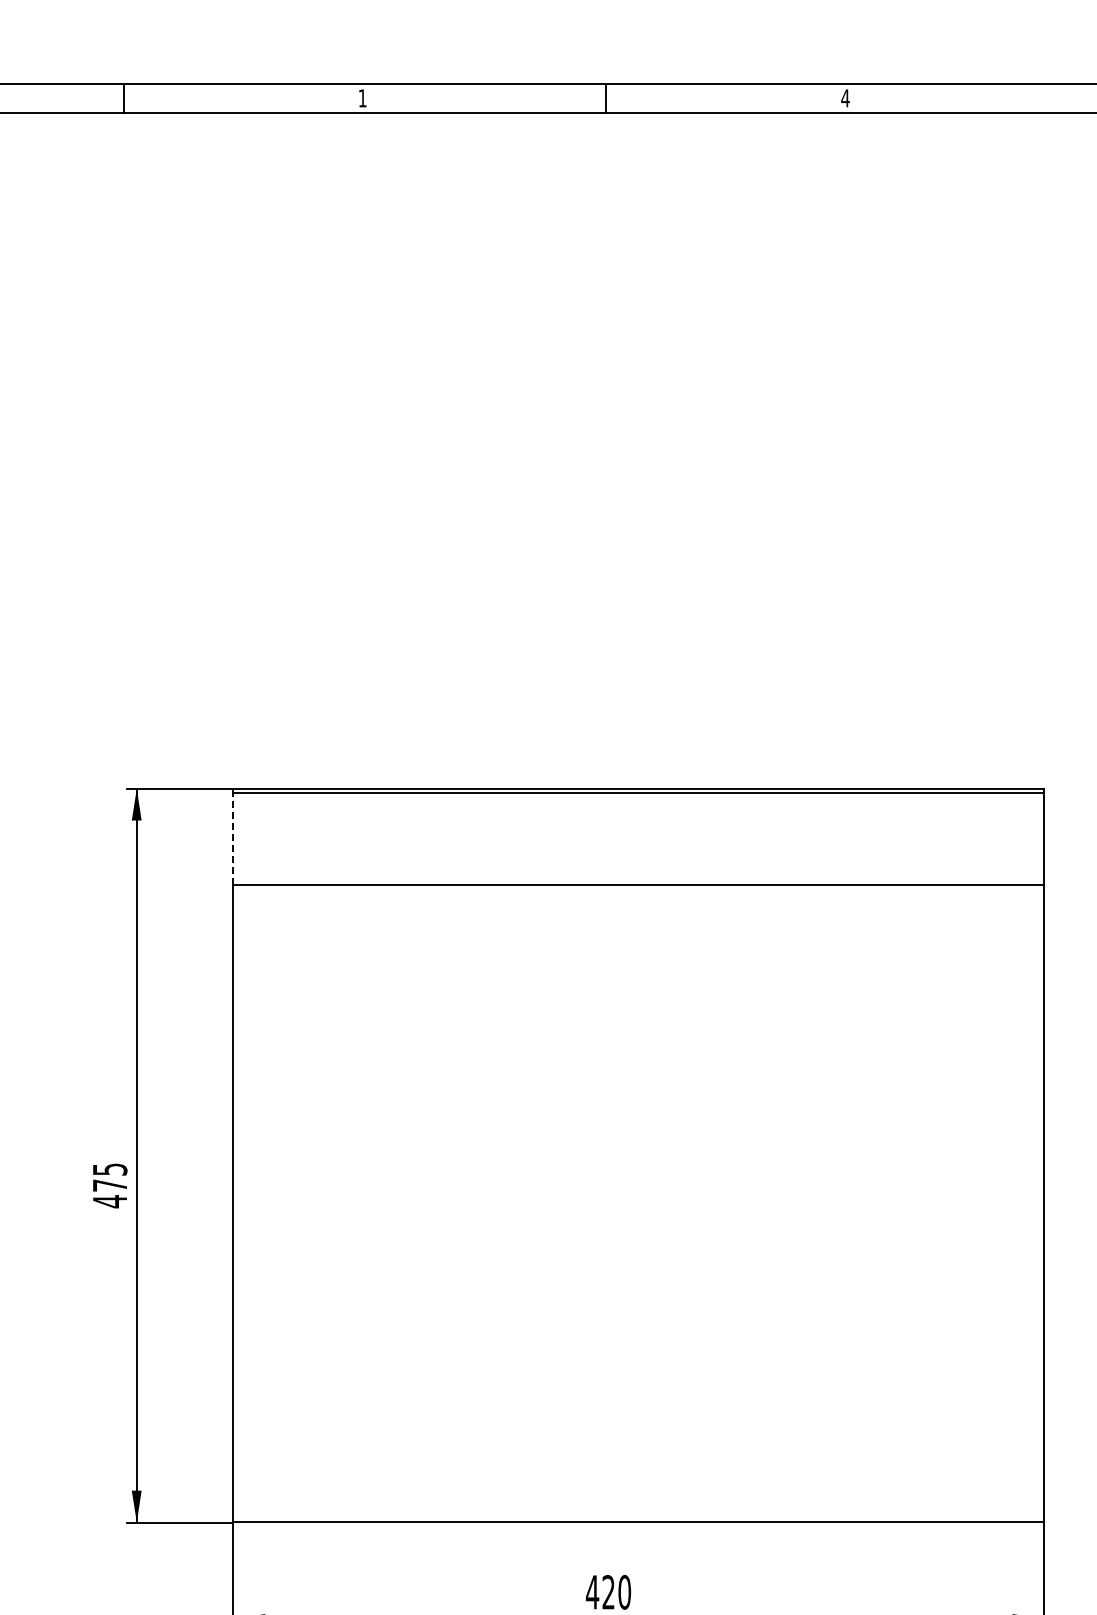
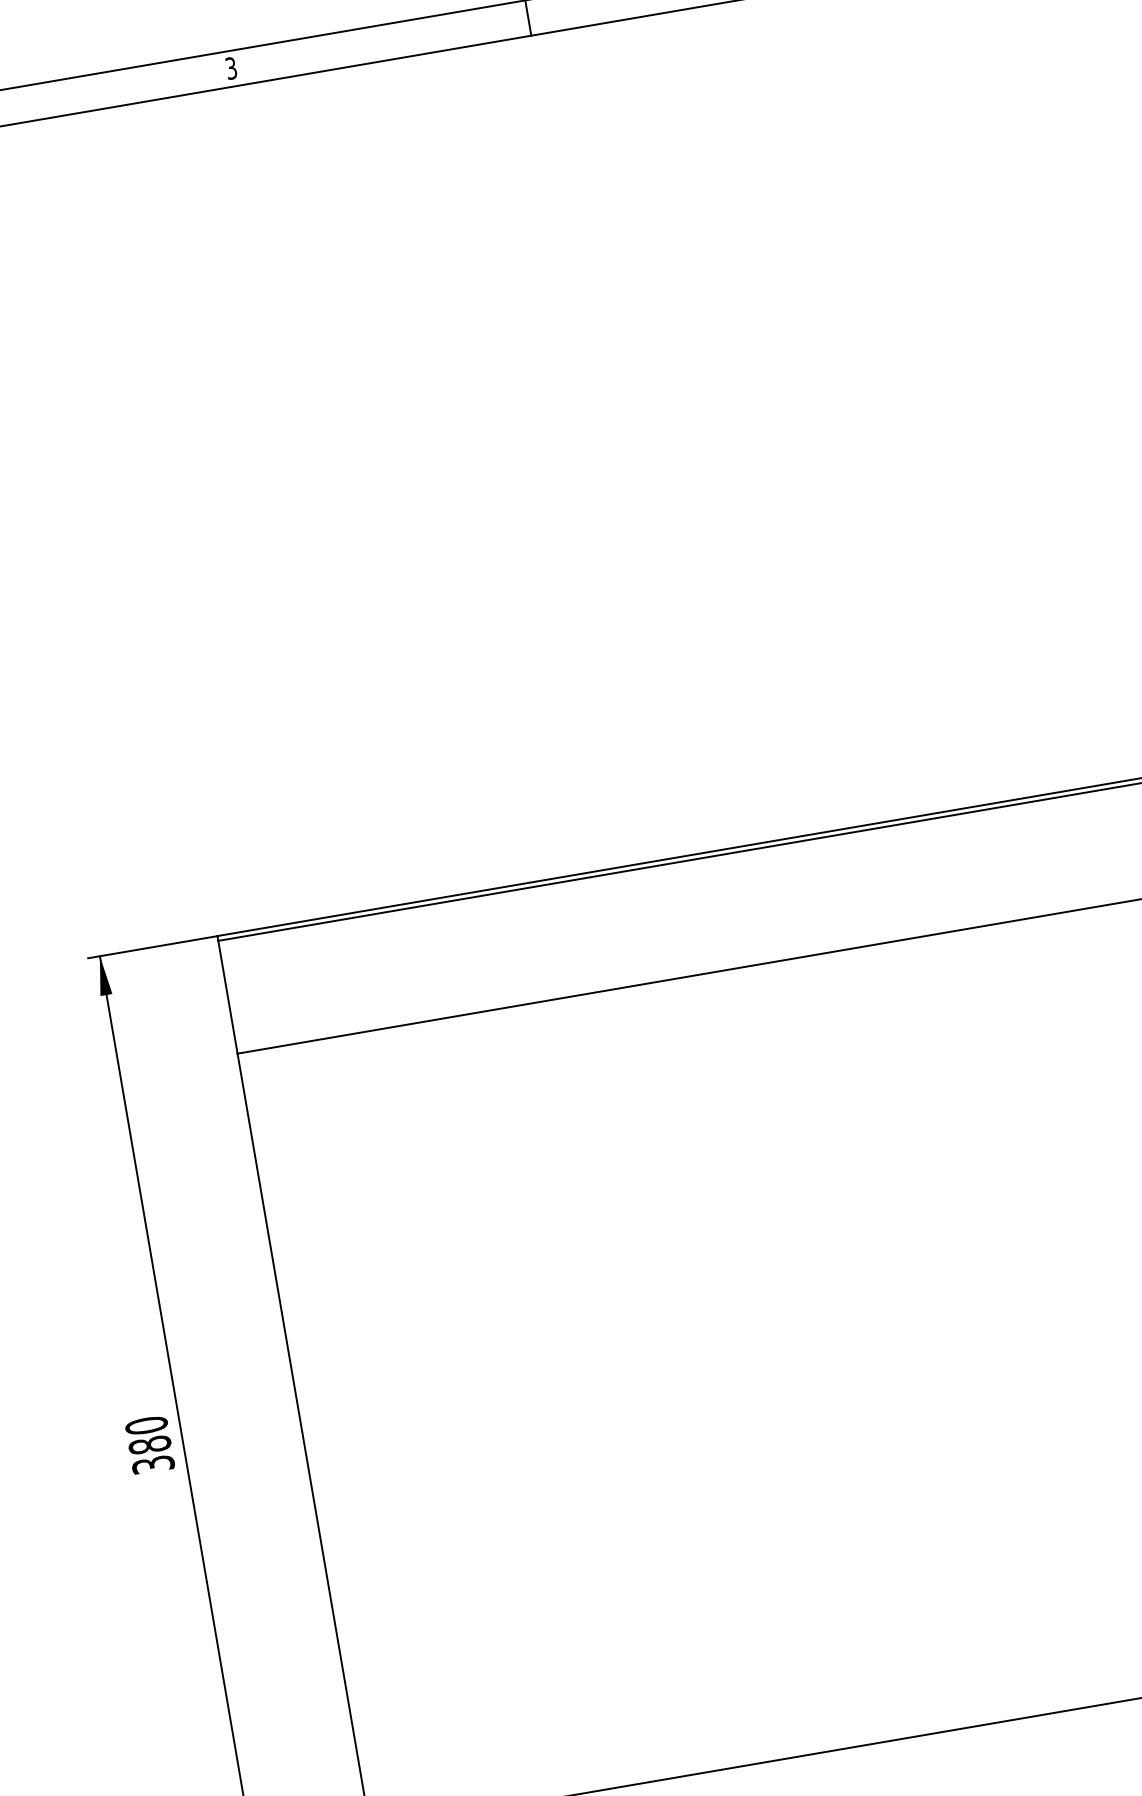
text: (362, 98) -> (231, 68), 1 -> 3
line: (233, 838) -> (228, 996), dashed -> solid
text: (109, 1185) -> (149, 1445), 475 -> 380

